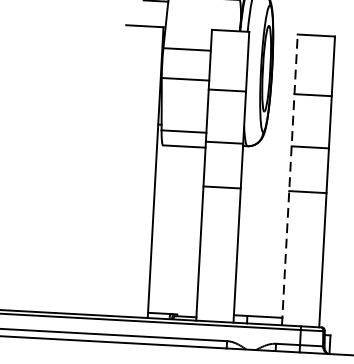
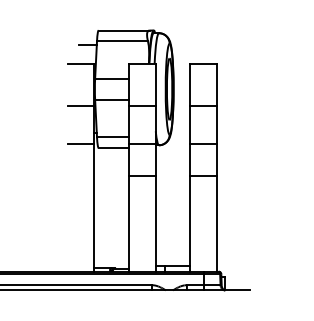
line: (140, 86) -> (80, 106), added
line: (138, 137) -> (80, 143), added
line: (289, 179) -> (190, 167), dashed -> solid

